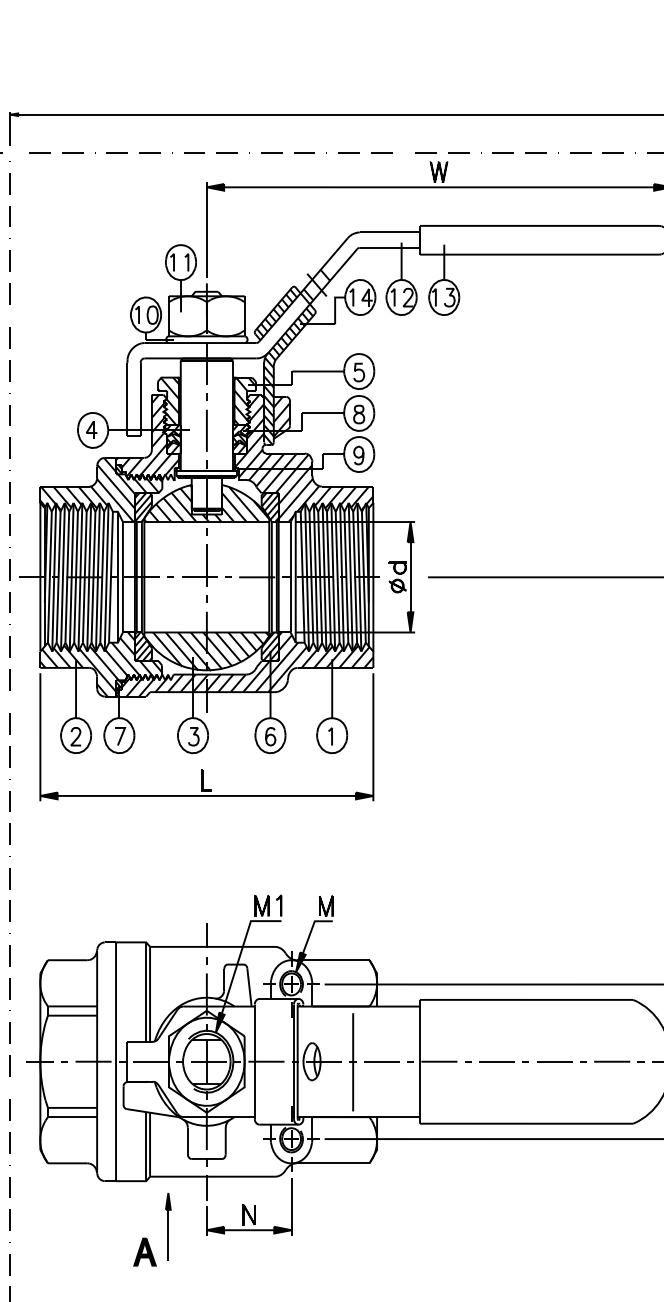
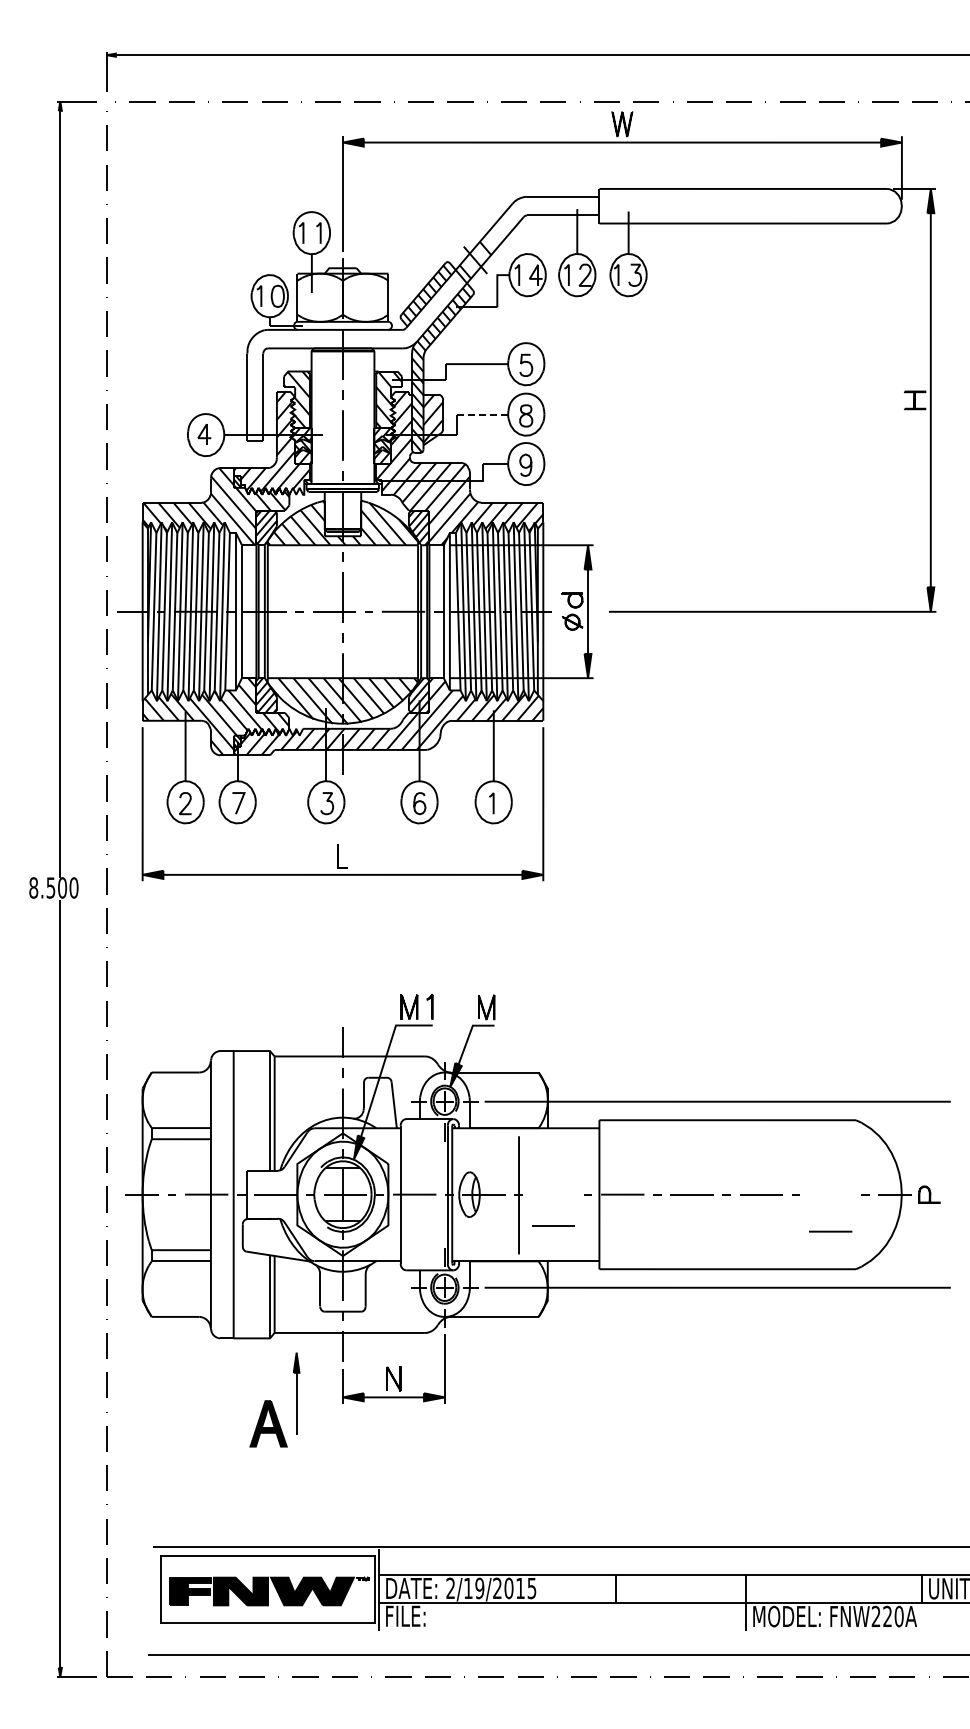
line: (322, 413) -> (482, 414), solid -> dashed
line: (381, 1061) -> (553, 1225), moved
line: (612, 1061) -> (830, 1231), moved
part: (144, 1251) -> (268, 1423), size x1.4

